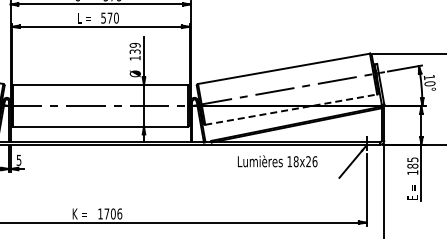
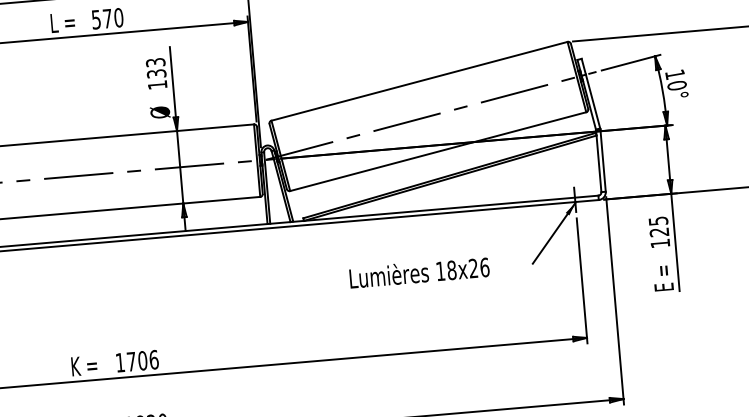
text: (134, 44) -> (154, 61), 139 -> 133
line: (291, 109) -> (438, 151), dashed -> solid
text: (277, 161) -> (419, 272), moved
text: (412, 165) -> (658, 231), 185 -> 125

